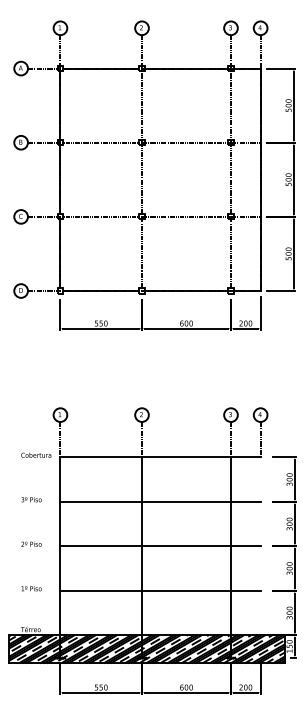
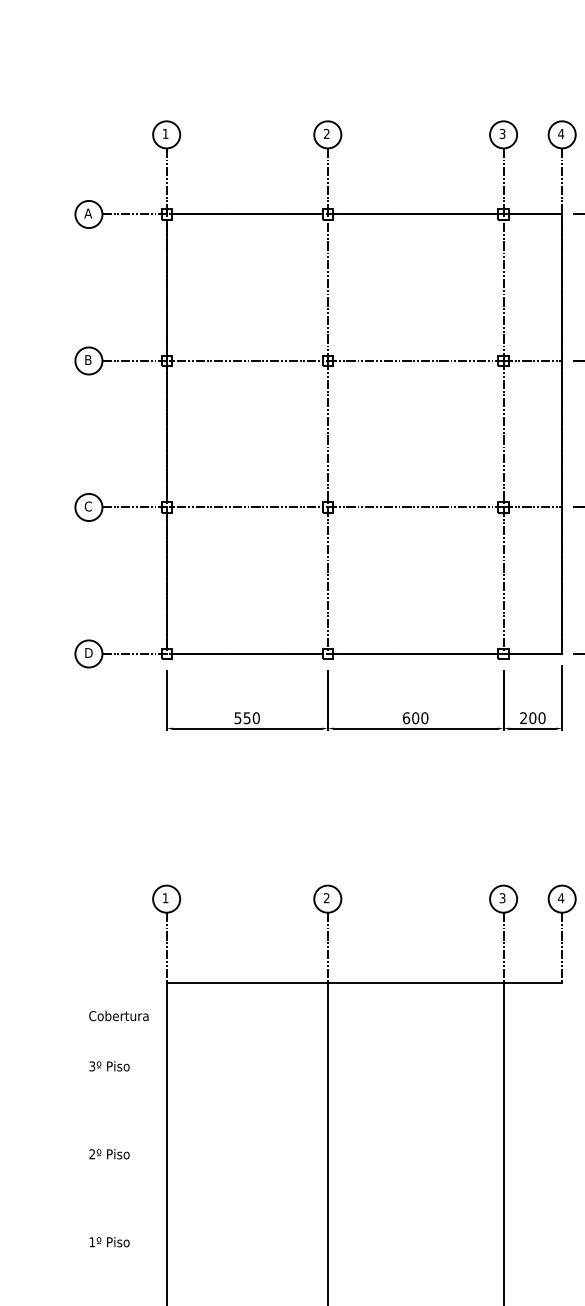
text: (36, 454) -> (119, 1014), moved
line: (160, 501) -> (364, 1069), removed
line: (160, 546) -> (364, 1158), removed
line: (160, 590) -> (364, 1245), removed

